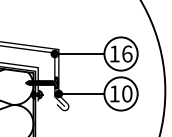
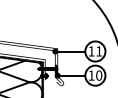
text: (127, 54) -> (99, 51), 16 -> 11

